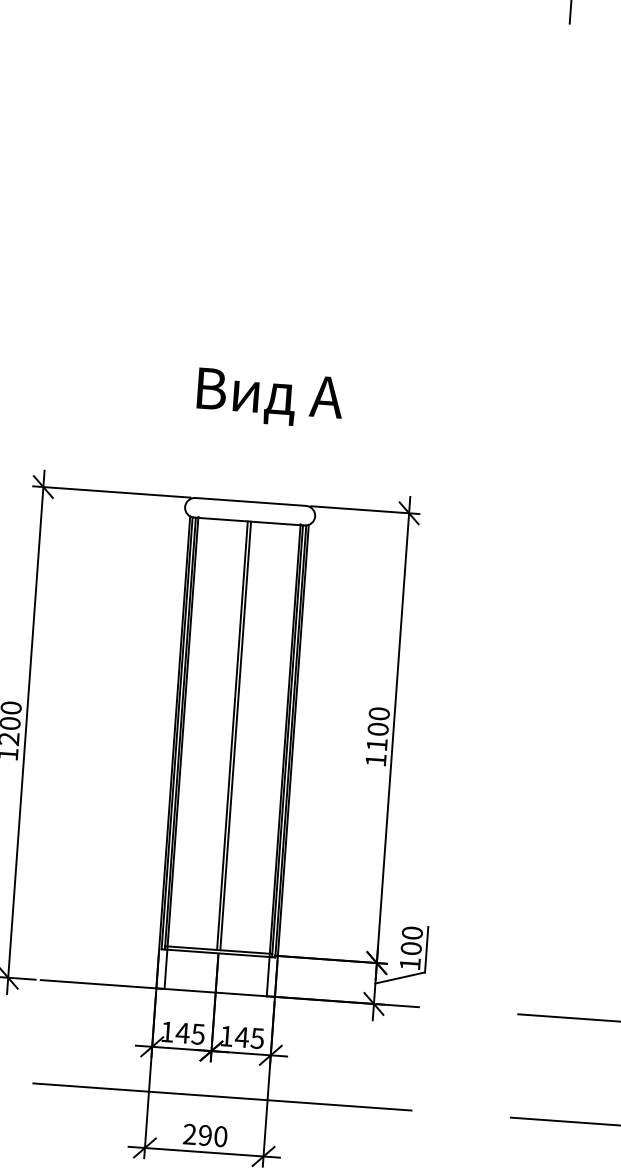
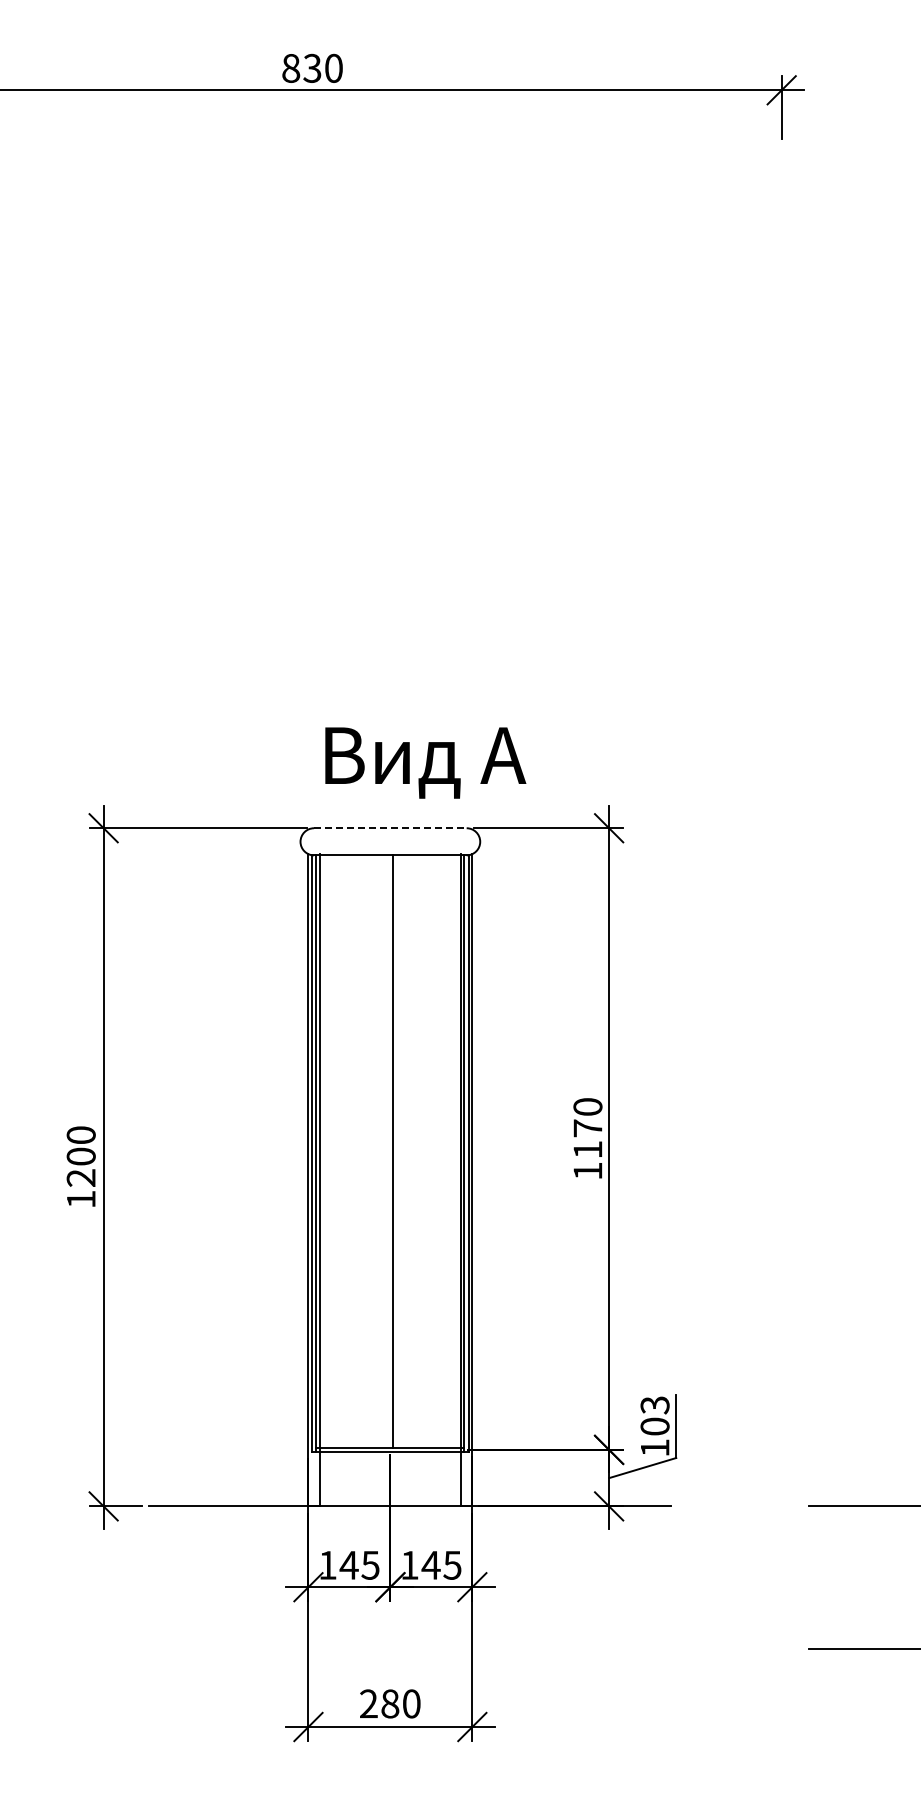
text: (270, 398) -> (425, 762), moved
line: (250, 502) -> (390, 828), solid -> dashed
text: (377, 729) -> (587, 1128), 1100 -> 1170
line: (232, 735) -> (388, 1151), removed
text: (412, 933) -> (654, 1405), 100 -> 103
line: (222, 1097) -> (409, 1649), removed
text: (205, 1135) -> (390, 1703), 290 -> 280

